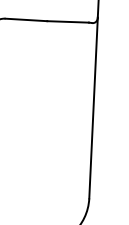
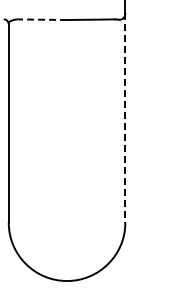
line: (26, 19) -> (42, 19), solid -> dashed
line: (93, 107) -> (125, 117), solid -> dashed

